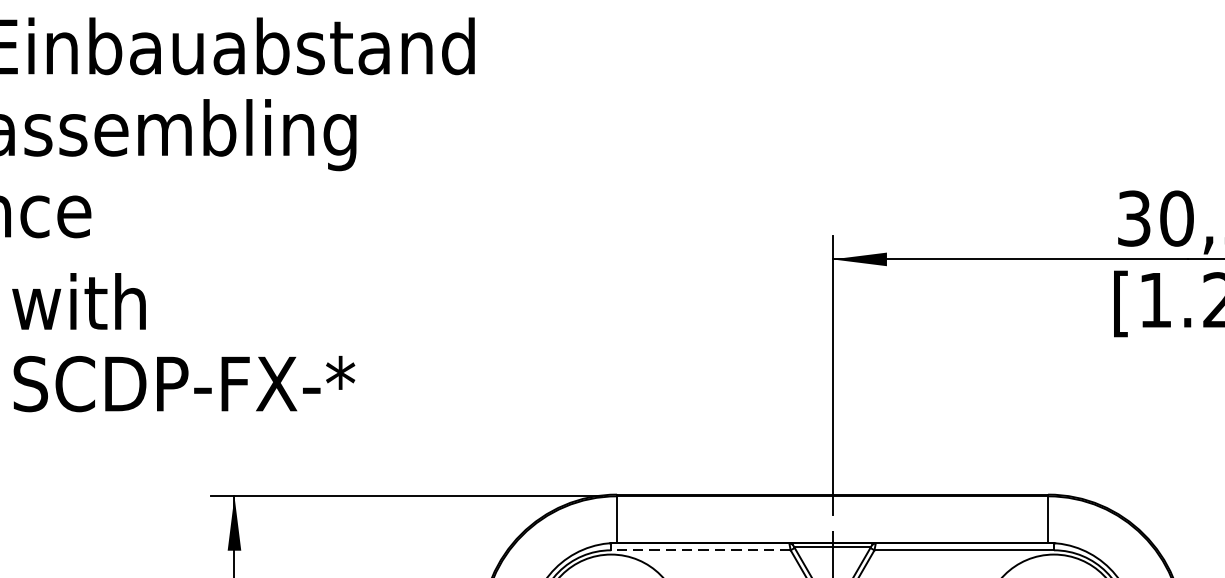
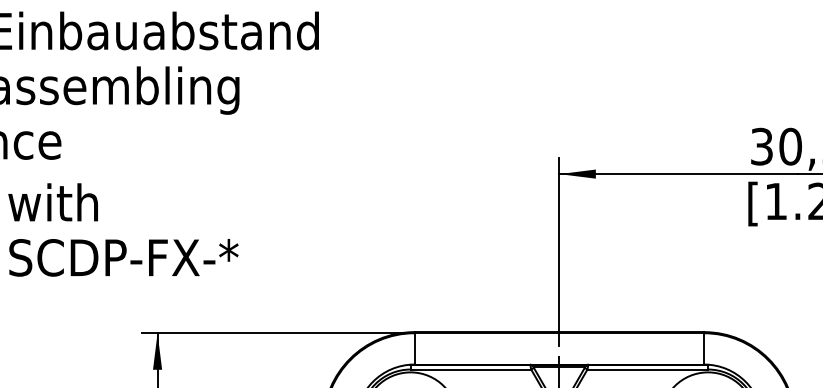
line: (700, 550) -> (470, 369), dashed -> solid

